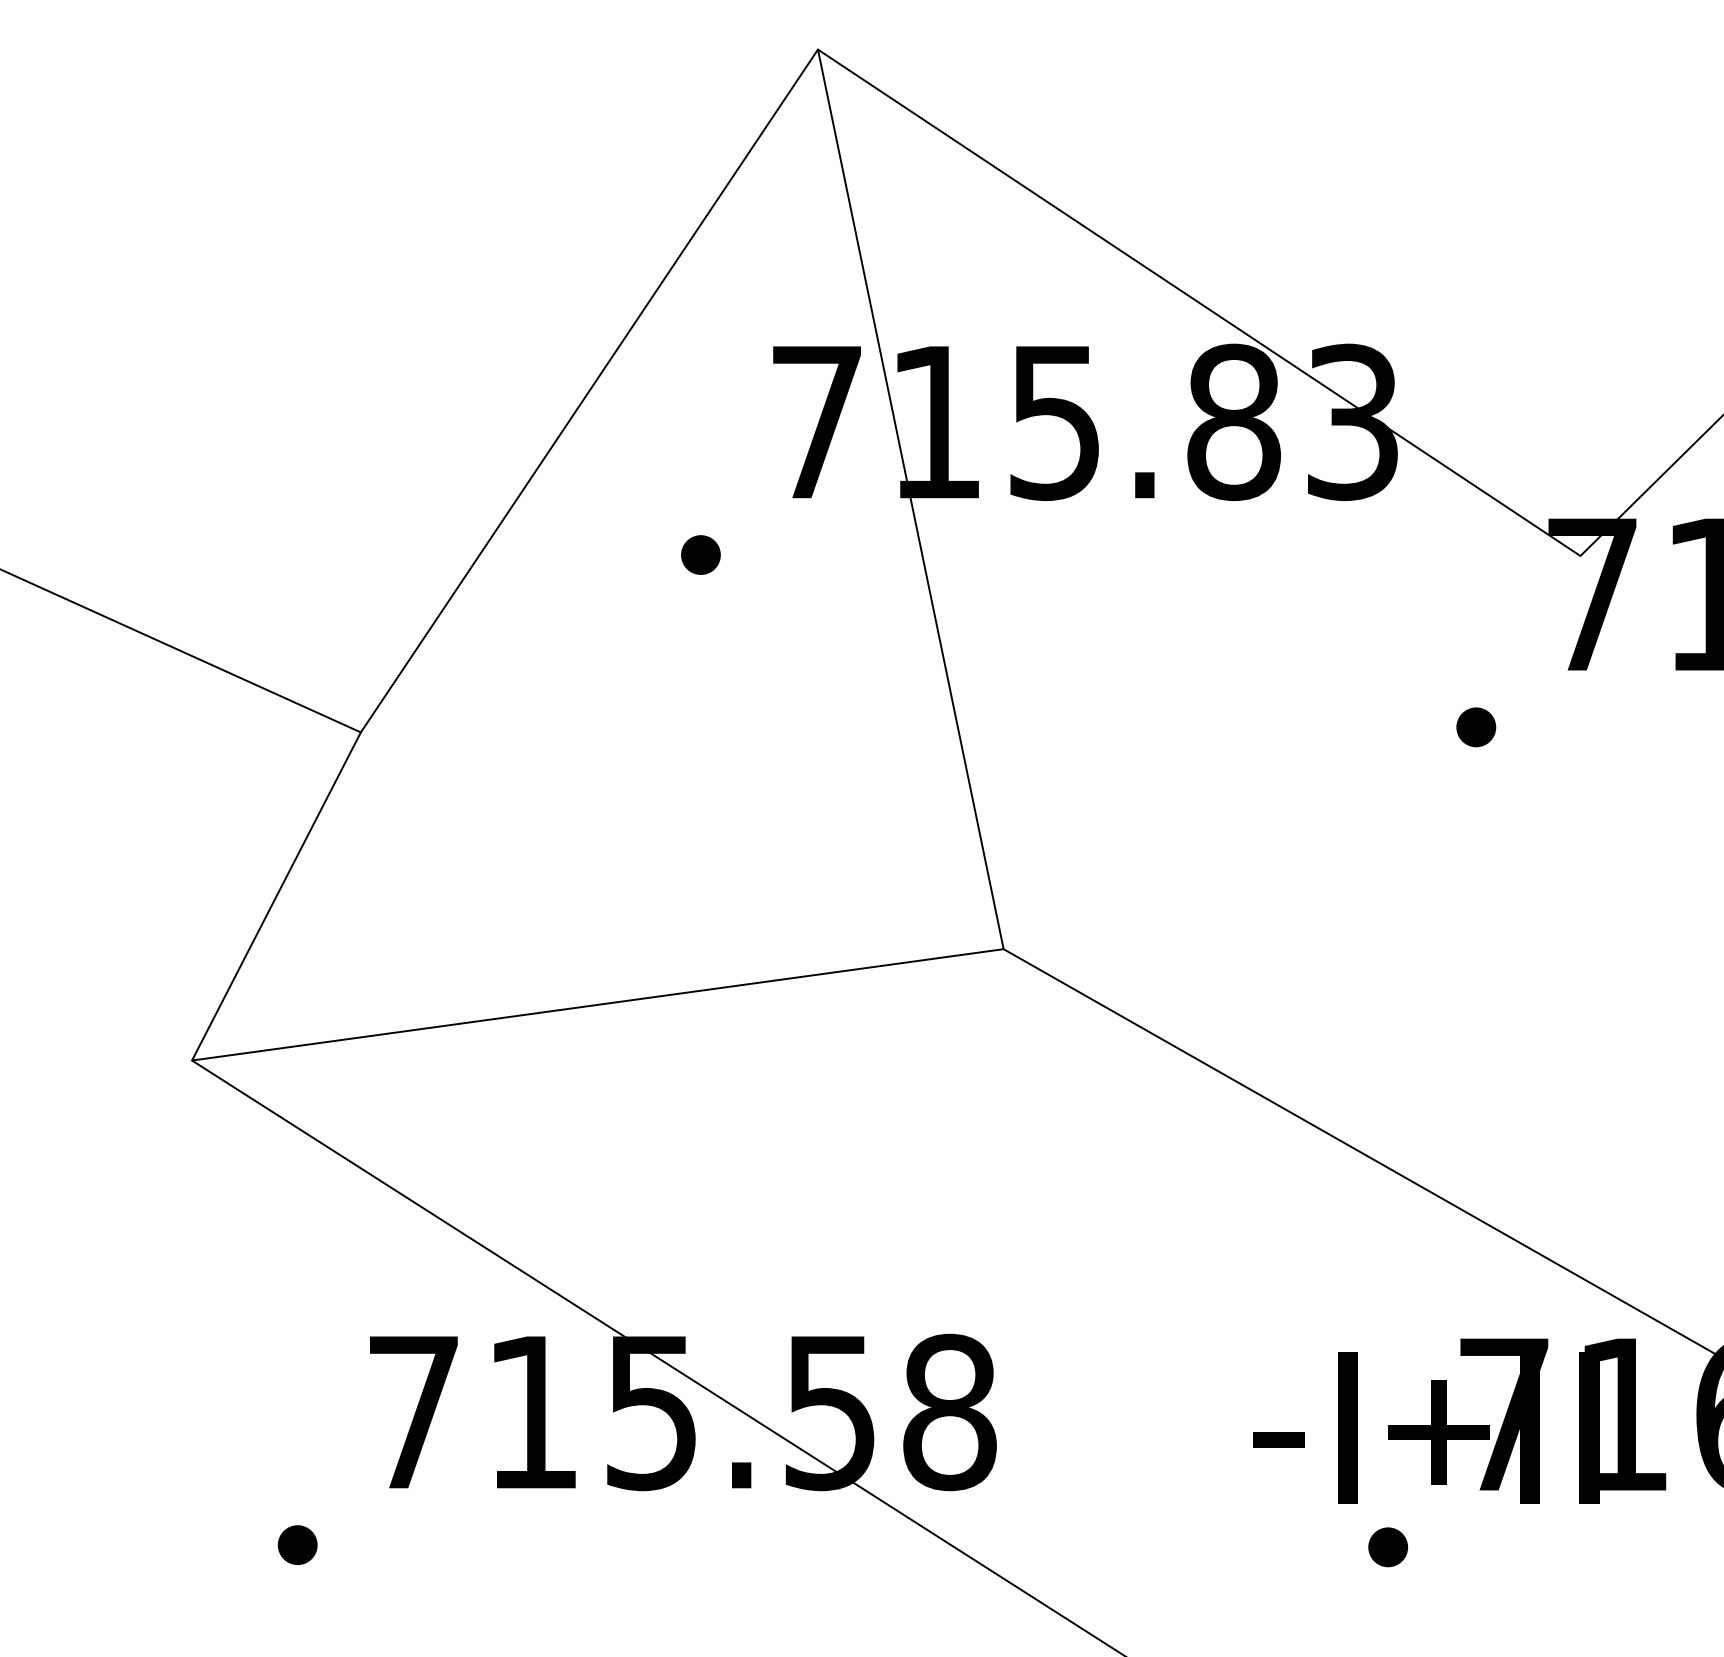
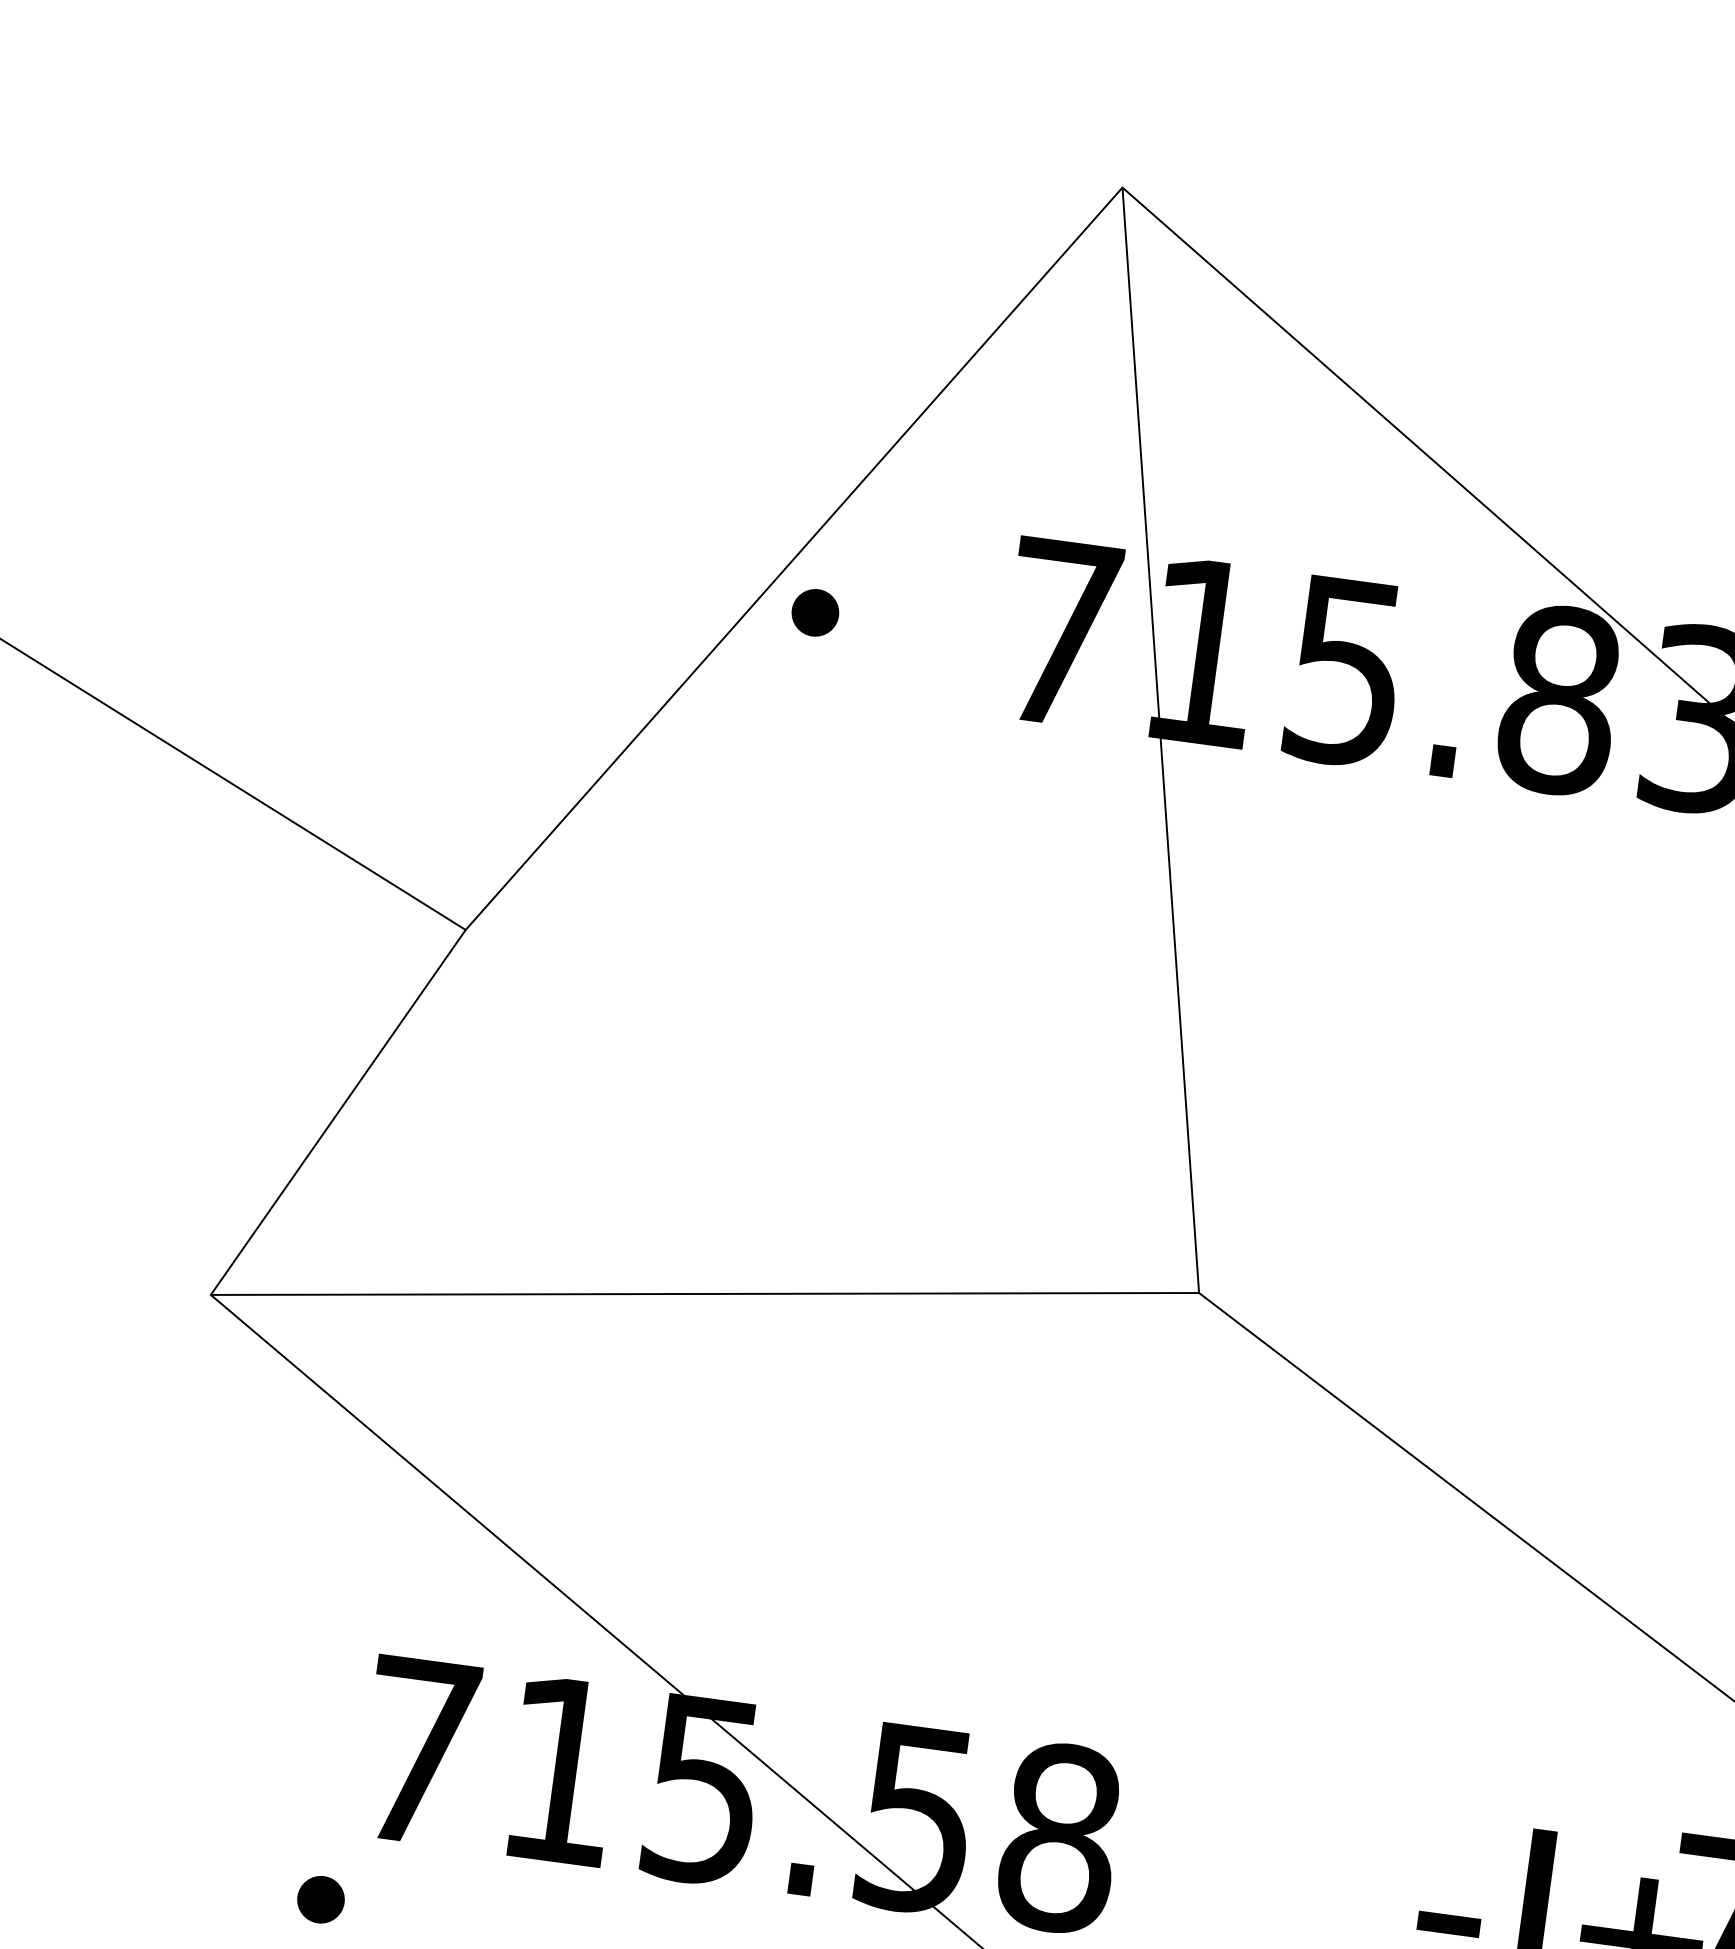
part: (700, 554) -> (814, 612), moved
part: (297, 1544) -> (320, 1898), moved

